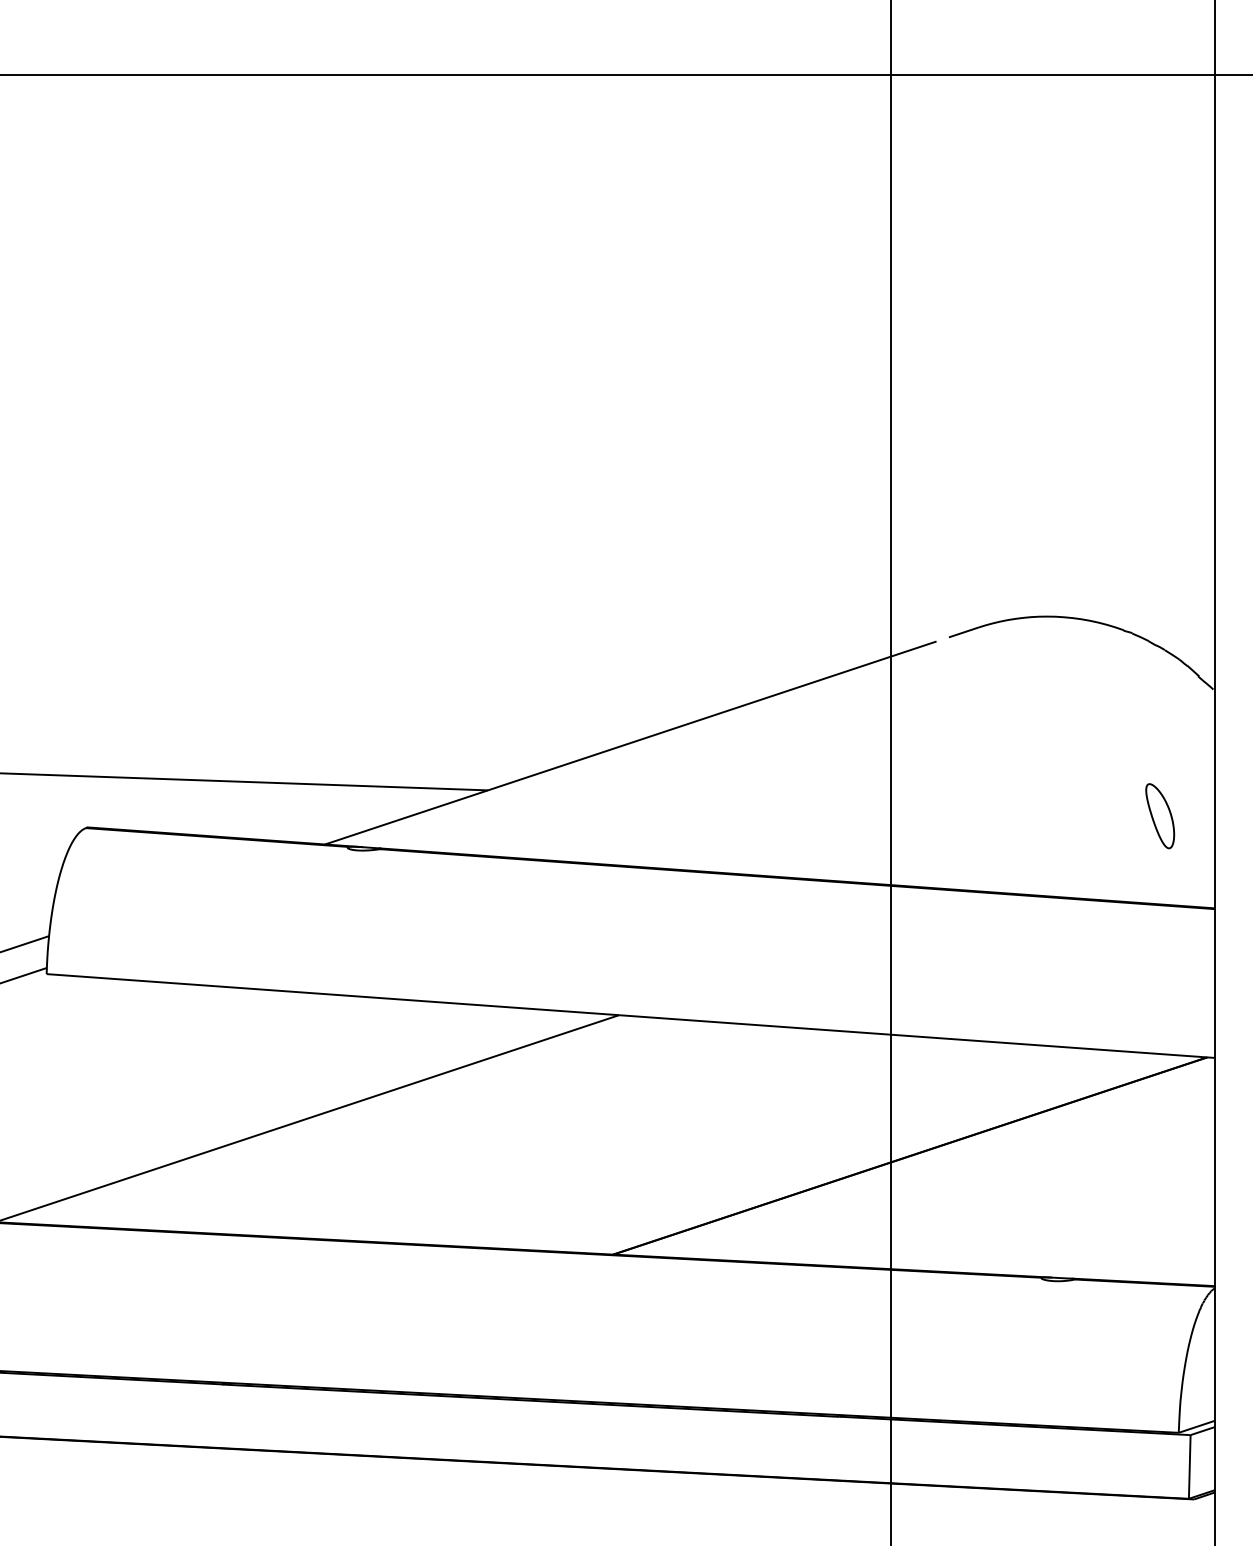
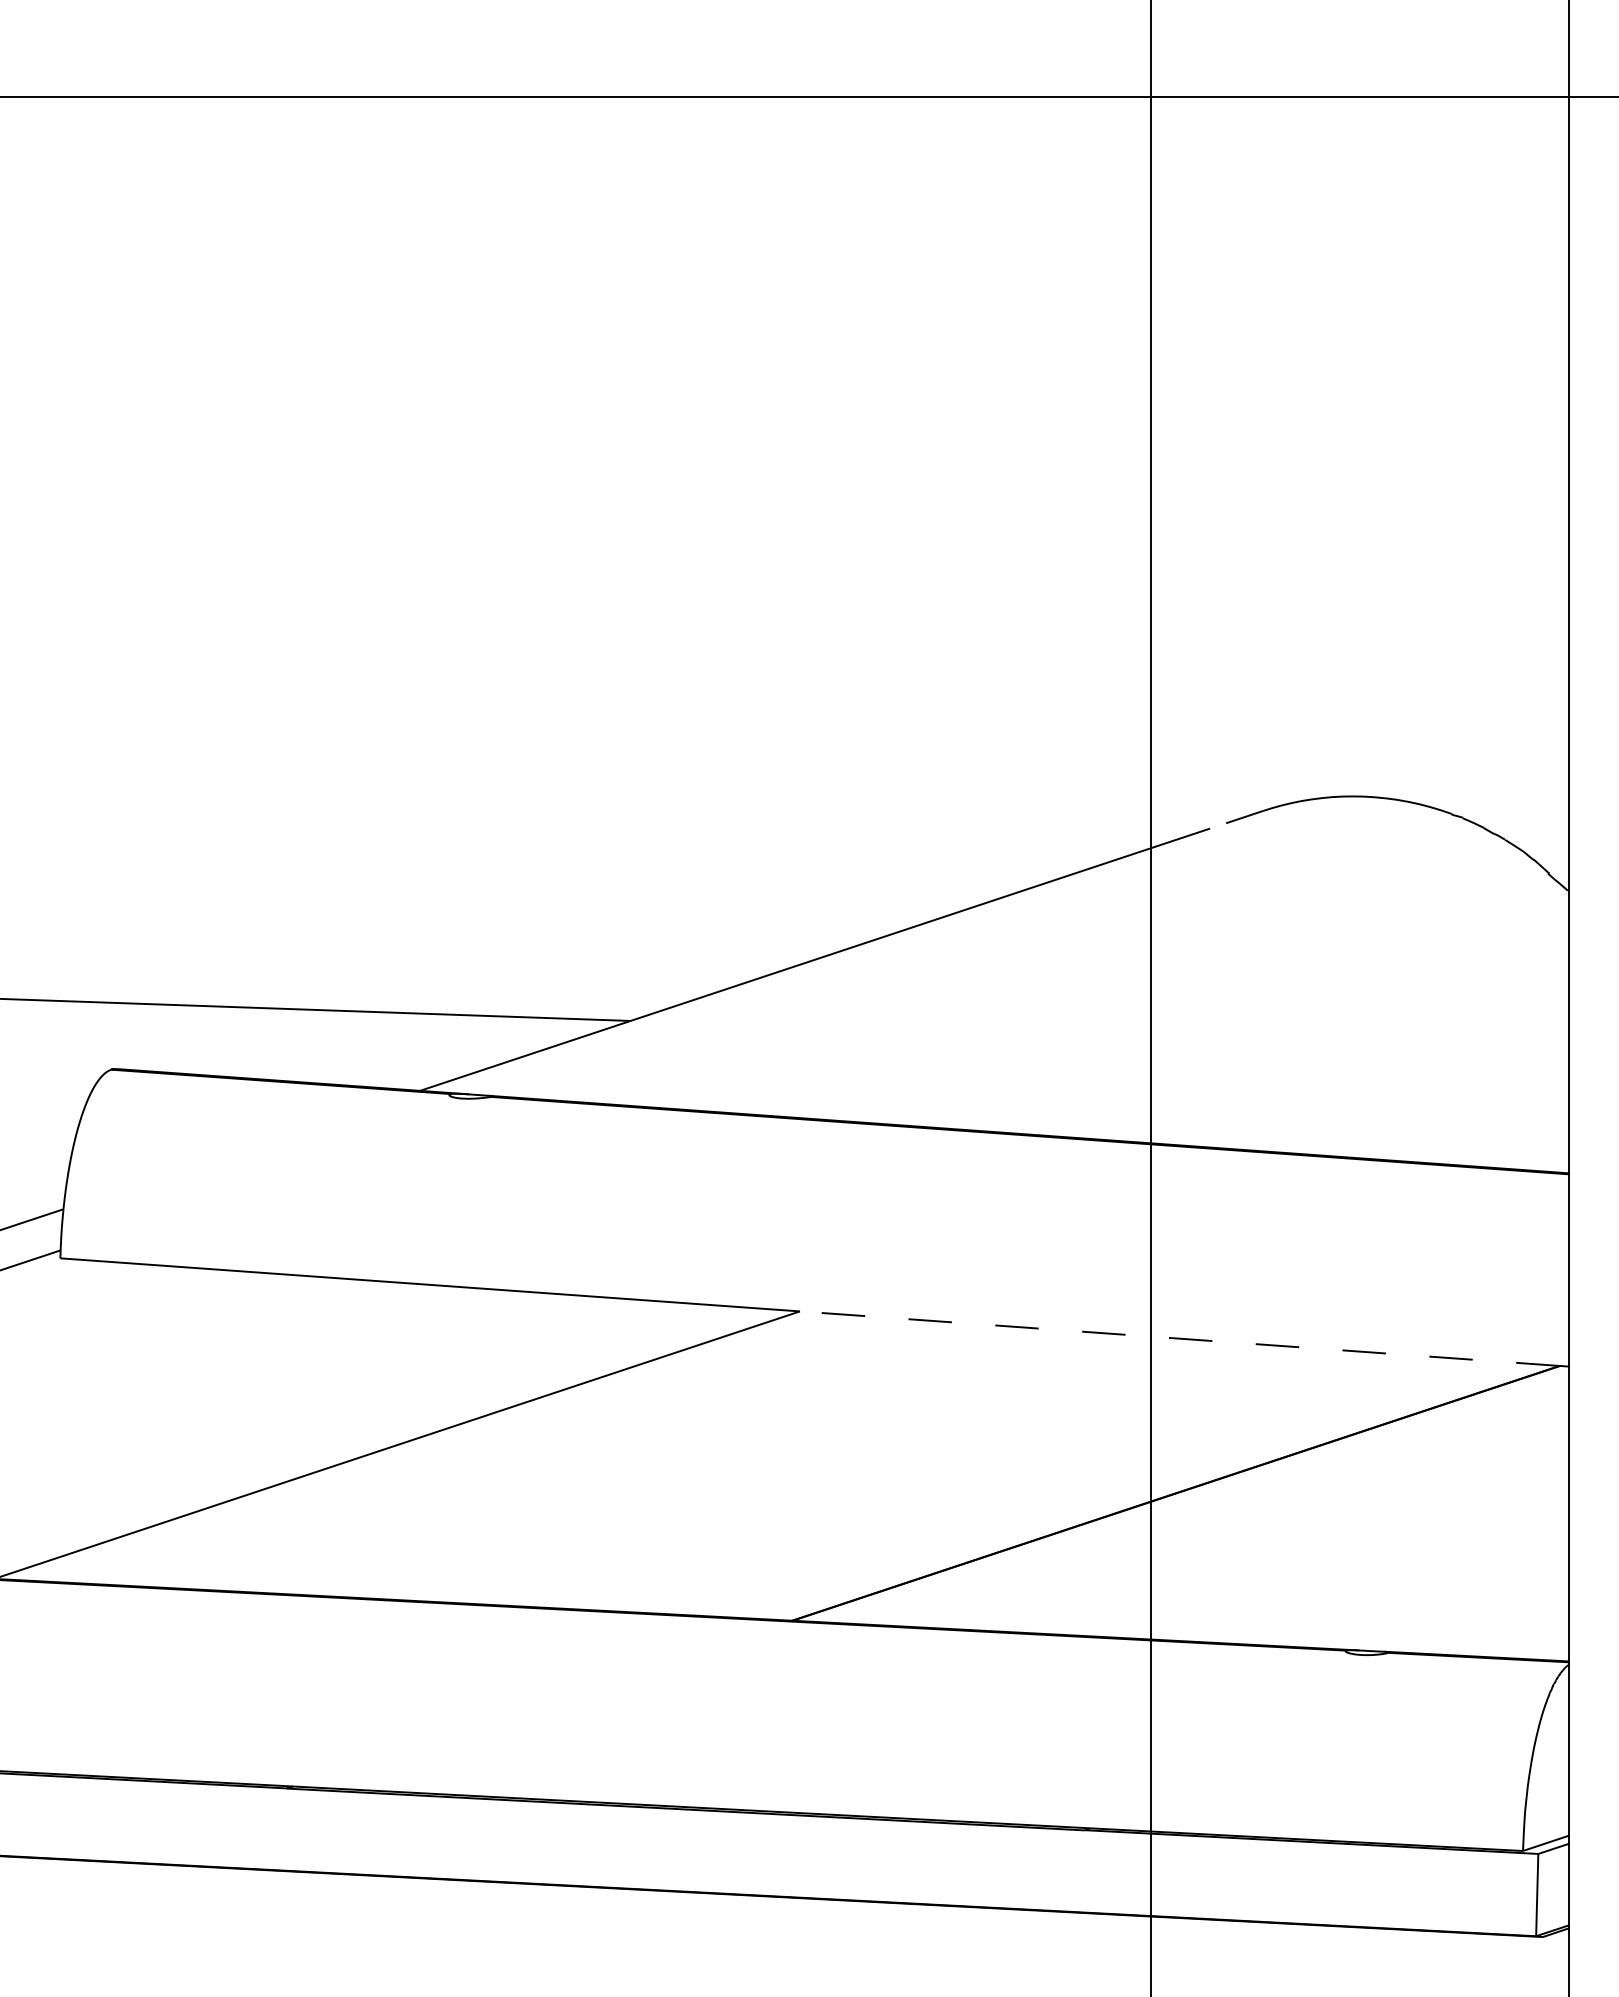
part: (1159, 816) -> (1498, 1054), removed
line: (912, 1036) -> (1179, 1338), solid -> dashed

